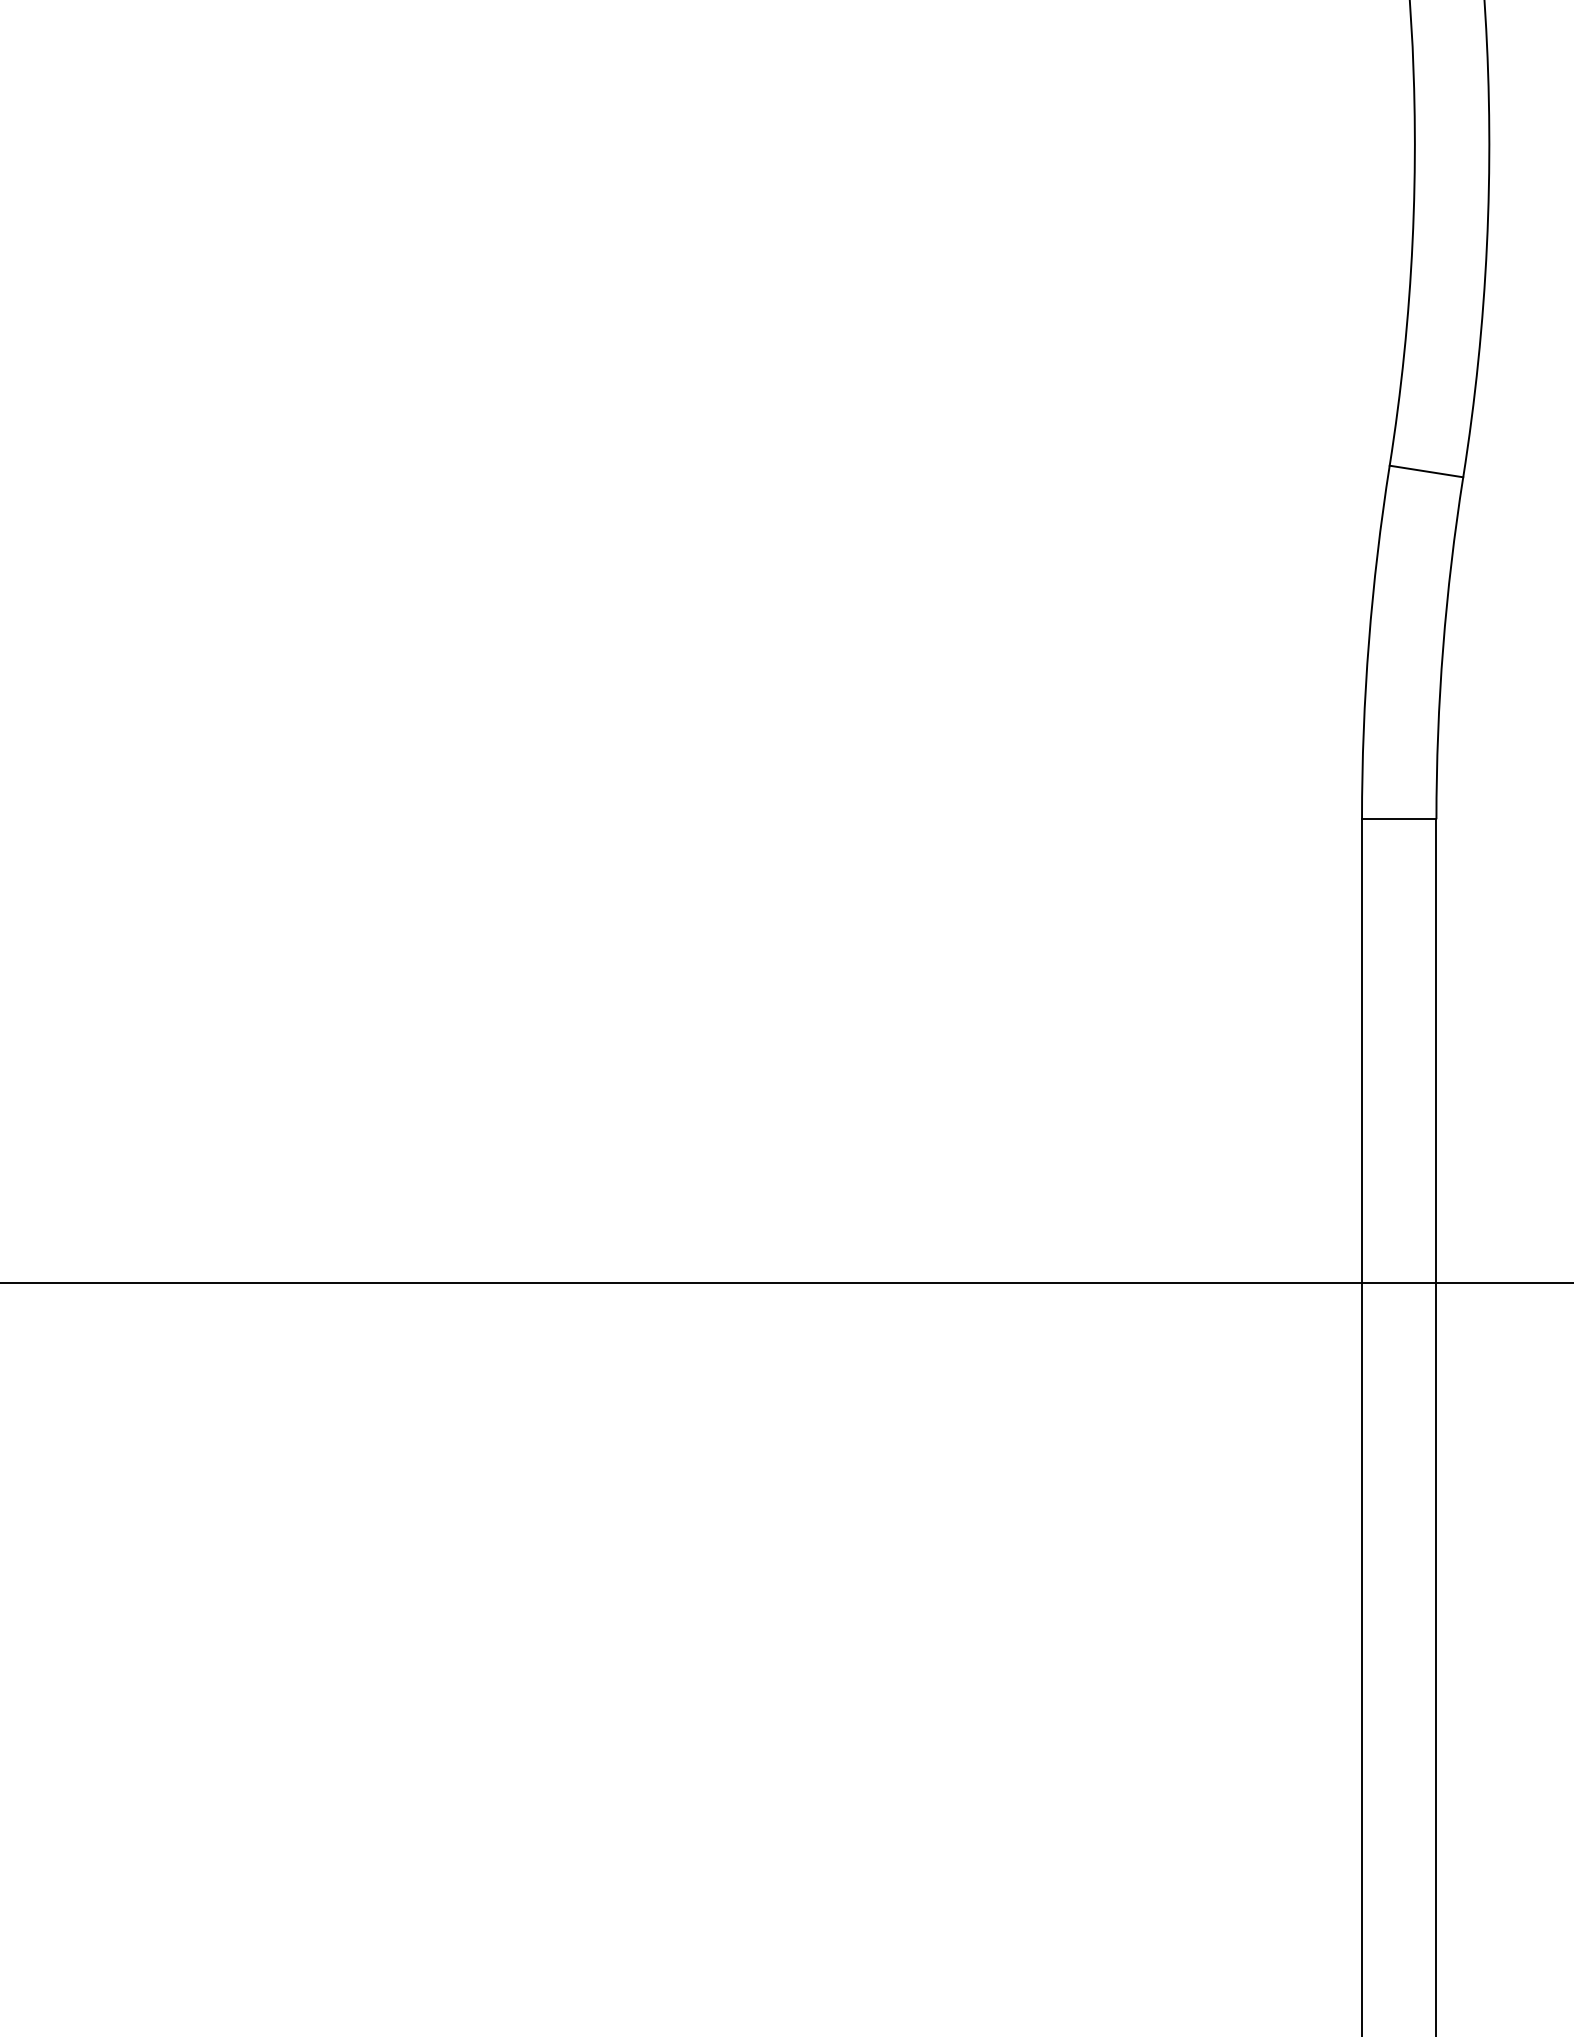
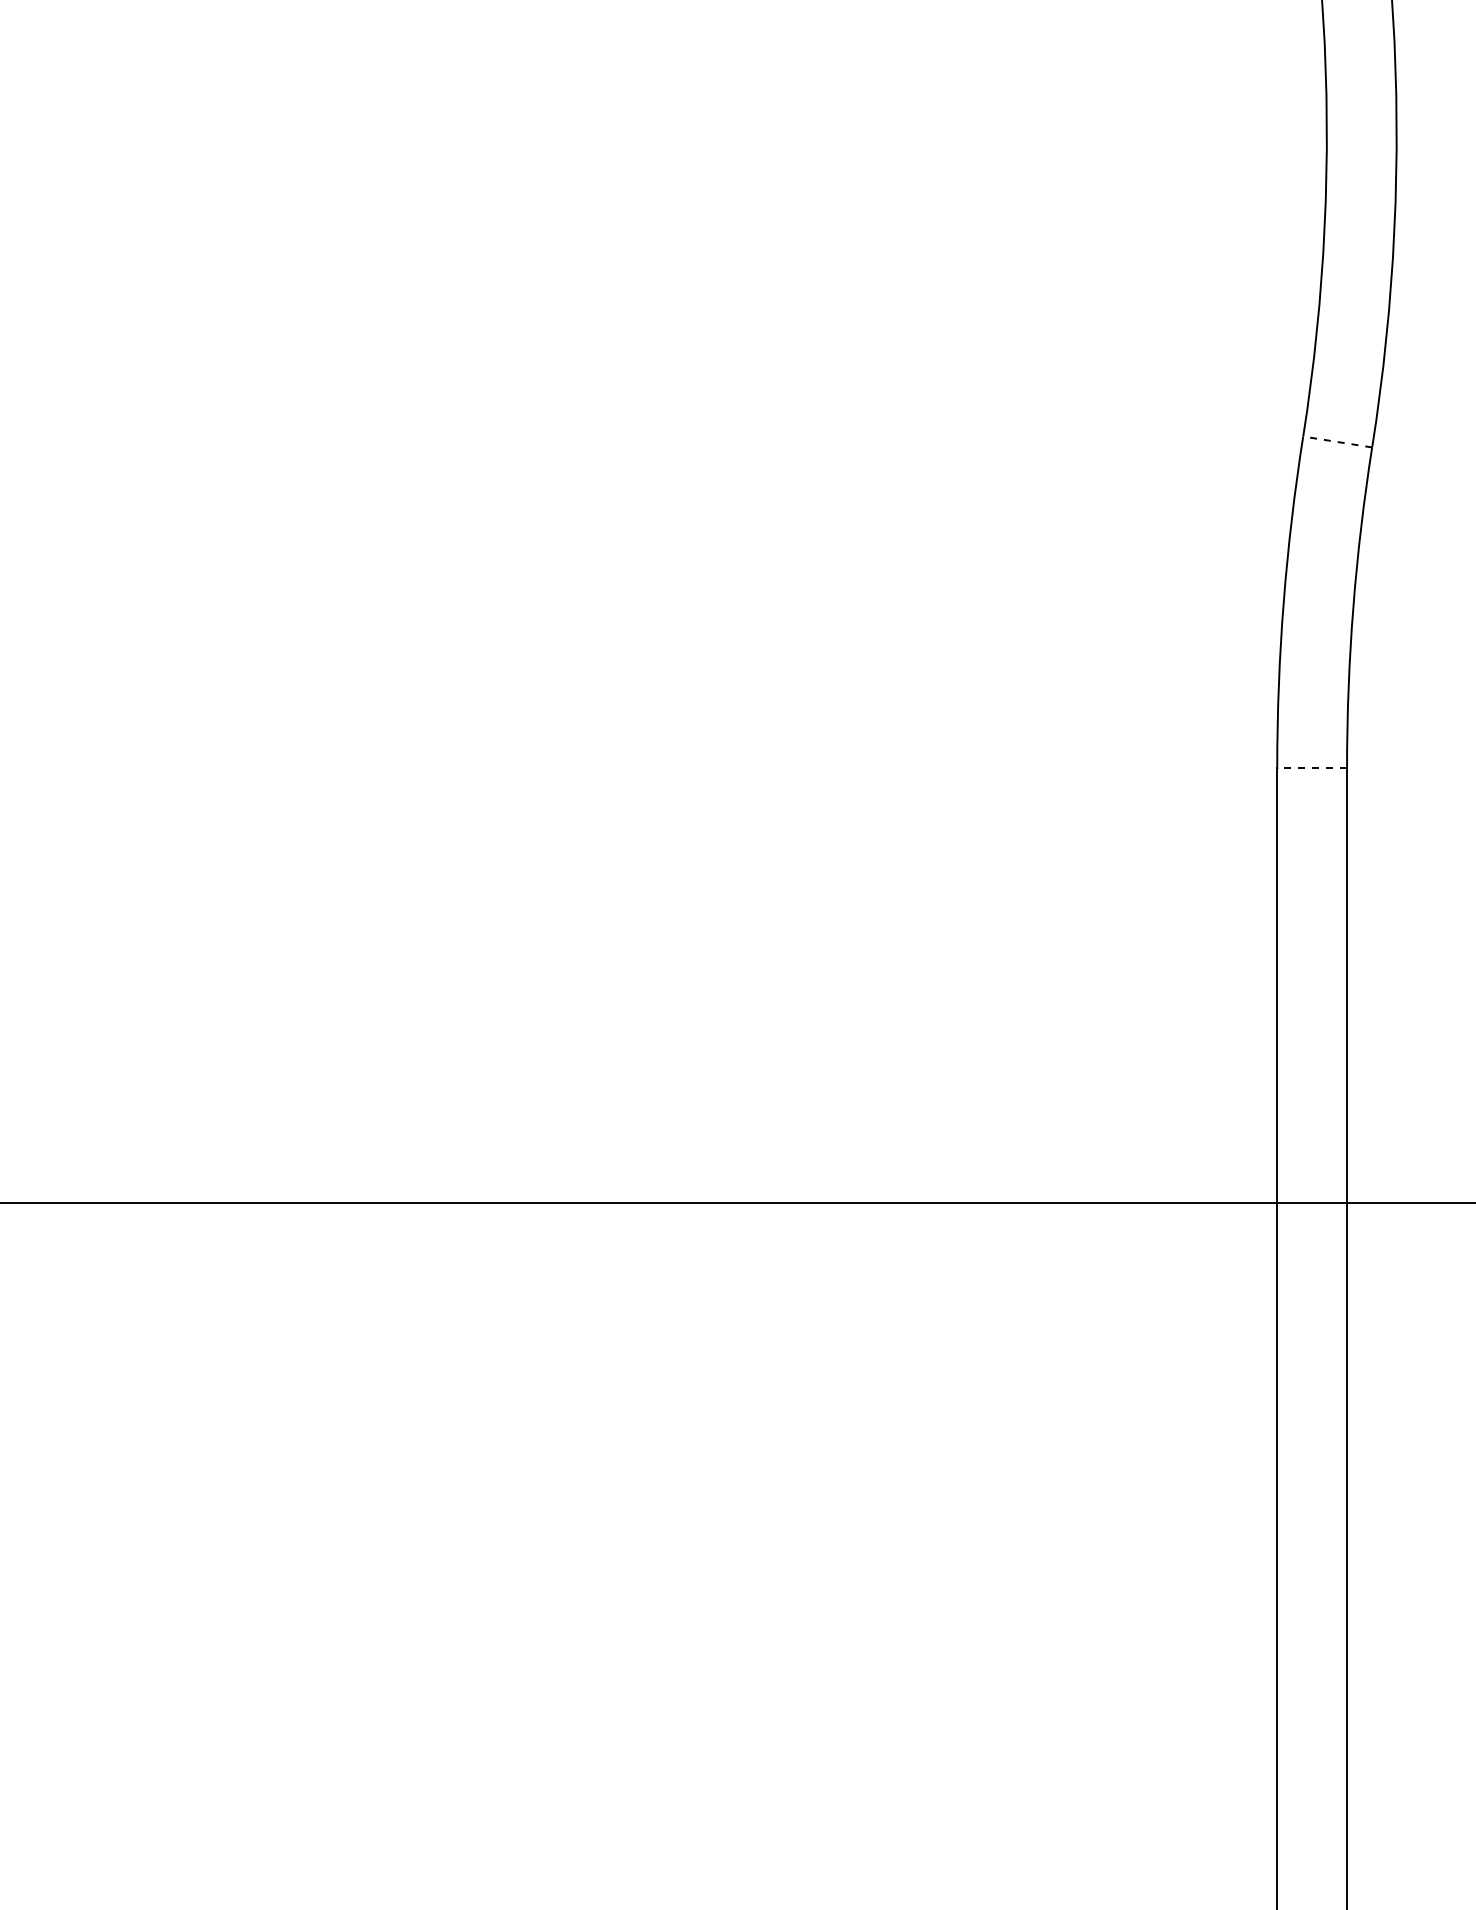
line: (1425, 471) -> (1336, 442), solid -> dashed
line: (1398, 819) -> (1311, 768), solid -> dashed

